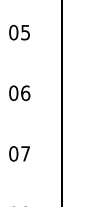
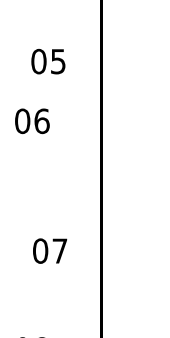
text: (19, 32) -> (48, 61), moved
text: (19, 92) -> (31, 120), moved
text: (19, 153) -> (49, 250), moved

